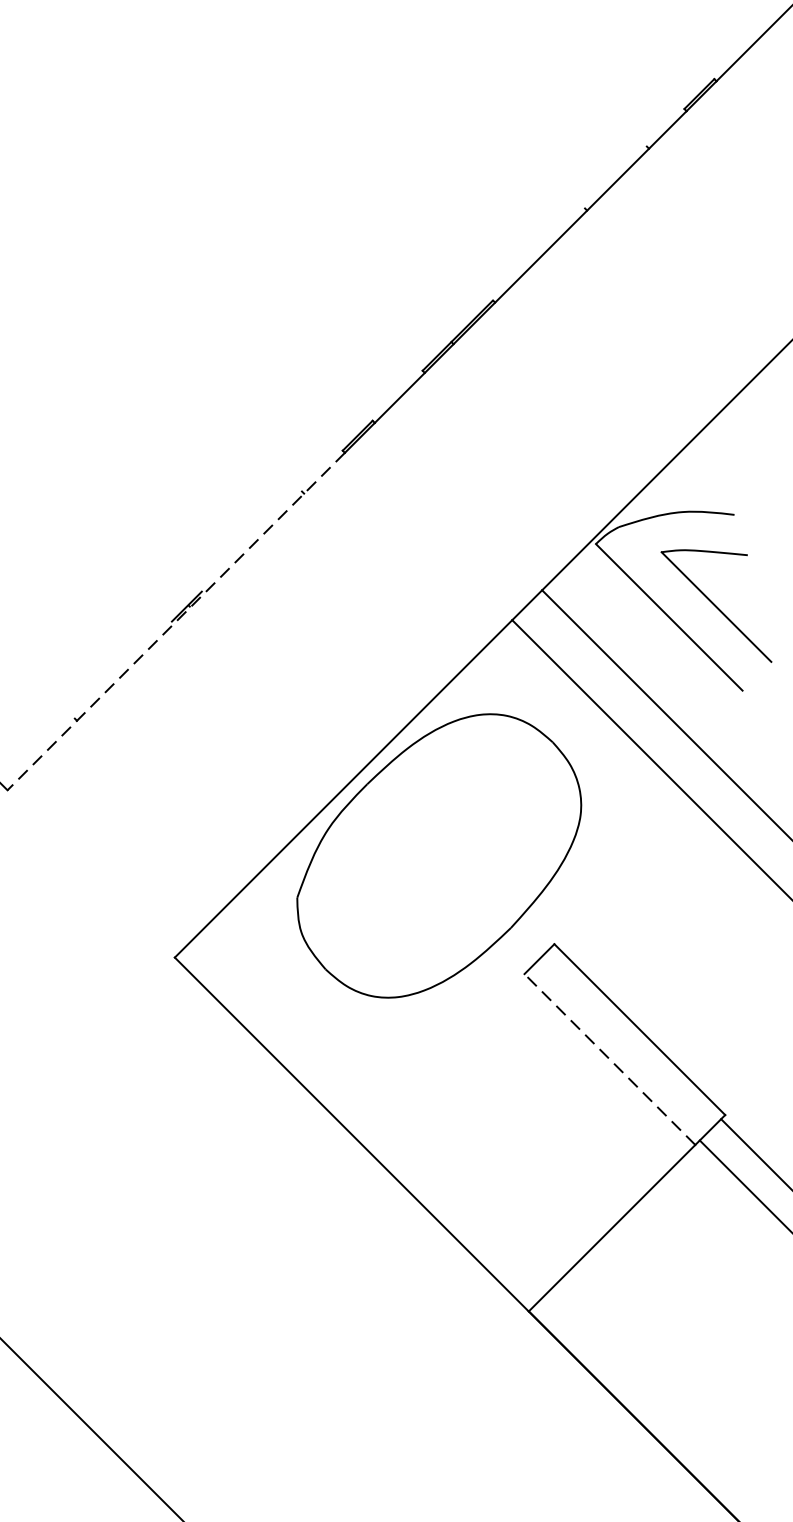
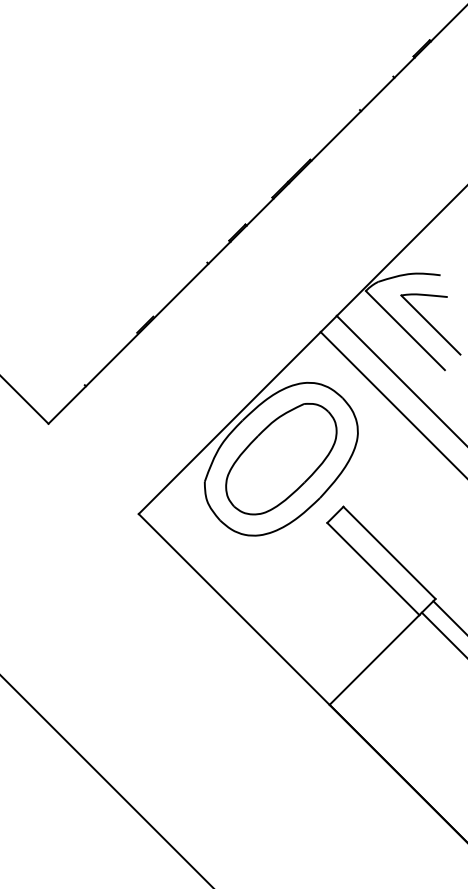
line: (176, 620) -> (139, 332), dashed -> solid
part: (439, 856) -> (281, 459), added
line: (610, 1058) -> (373, 568), dashed -> solid

